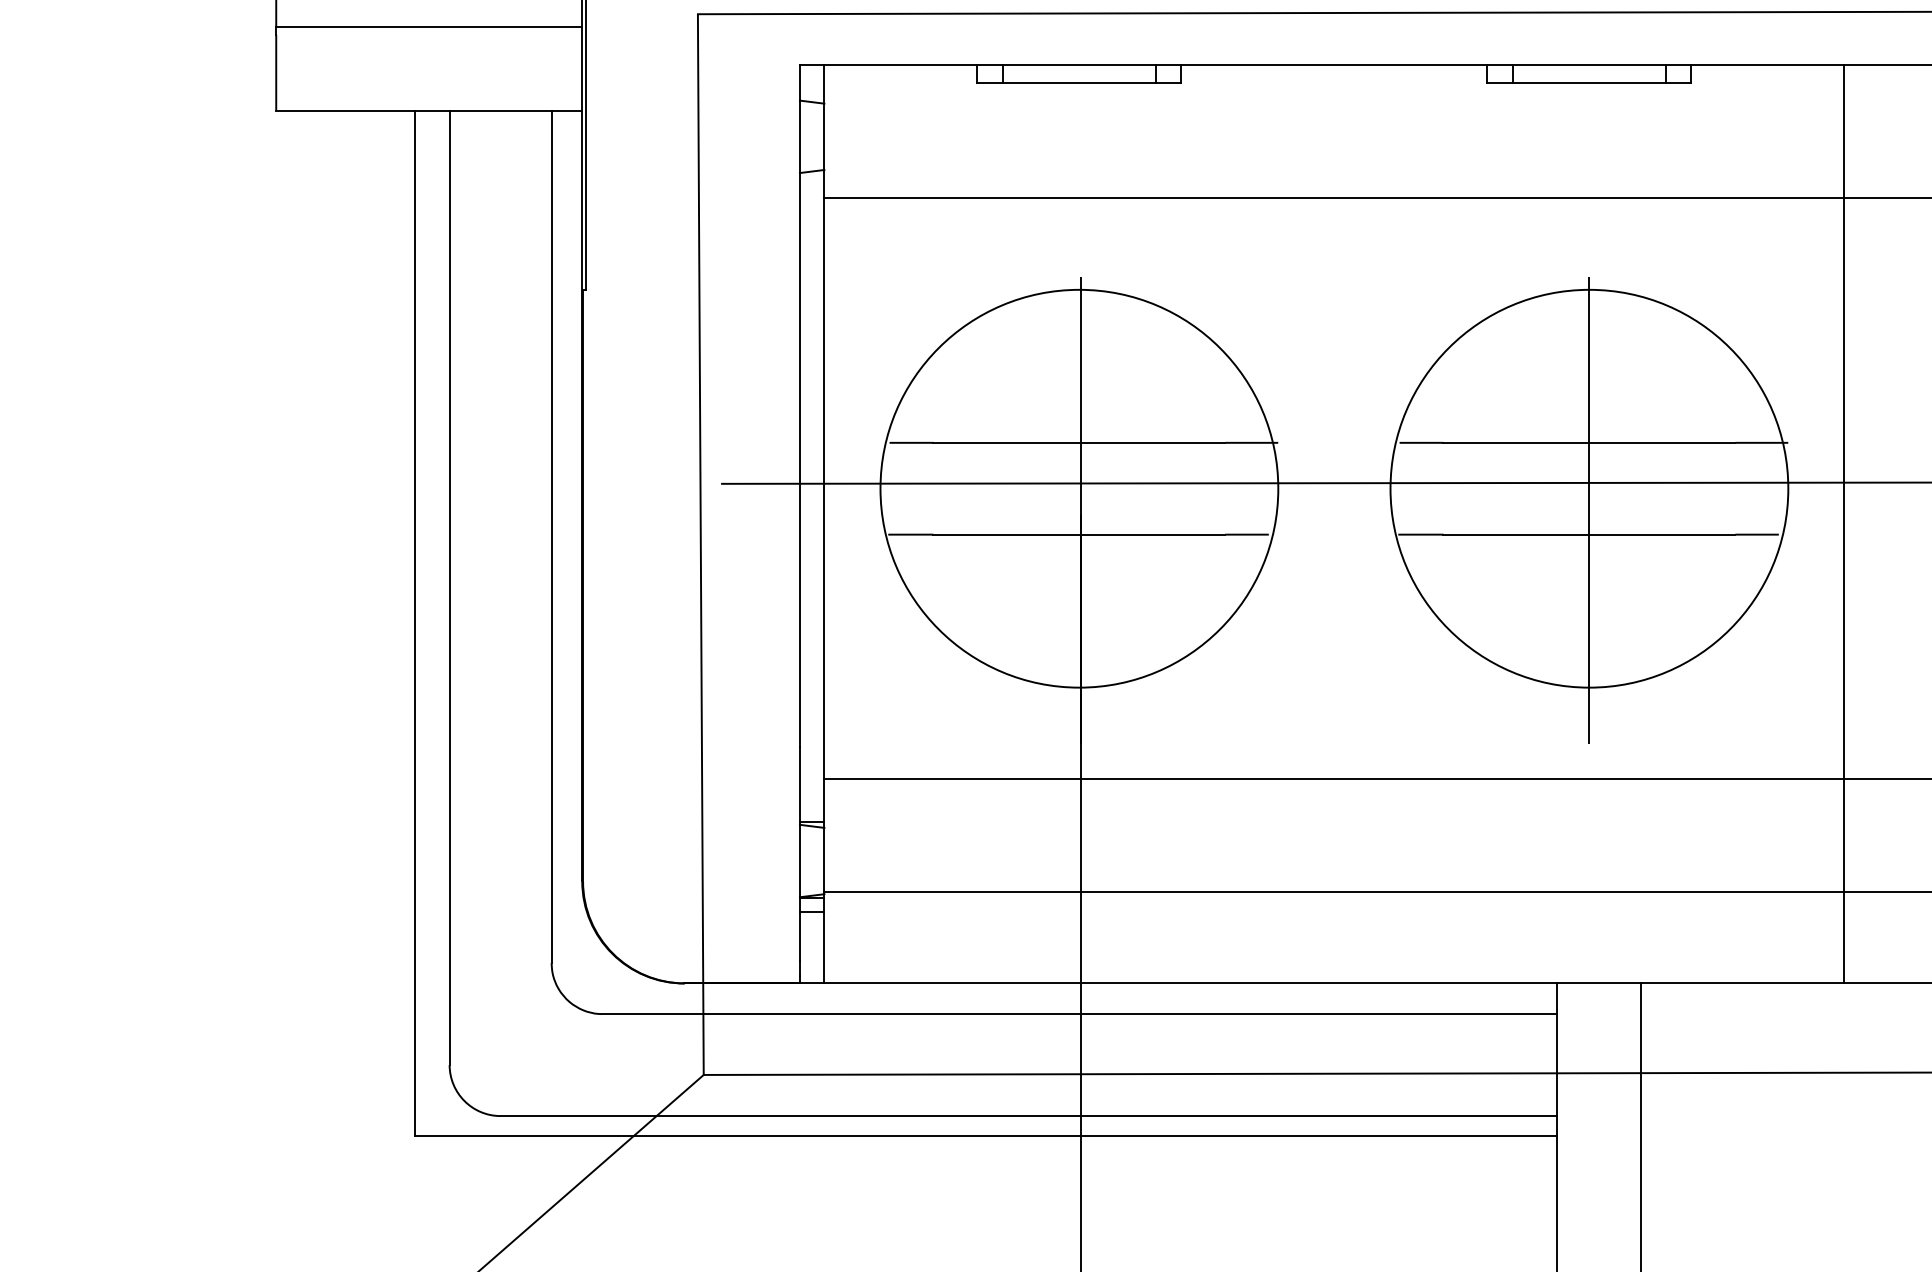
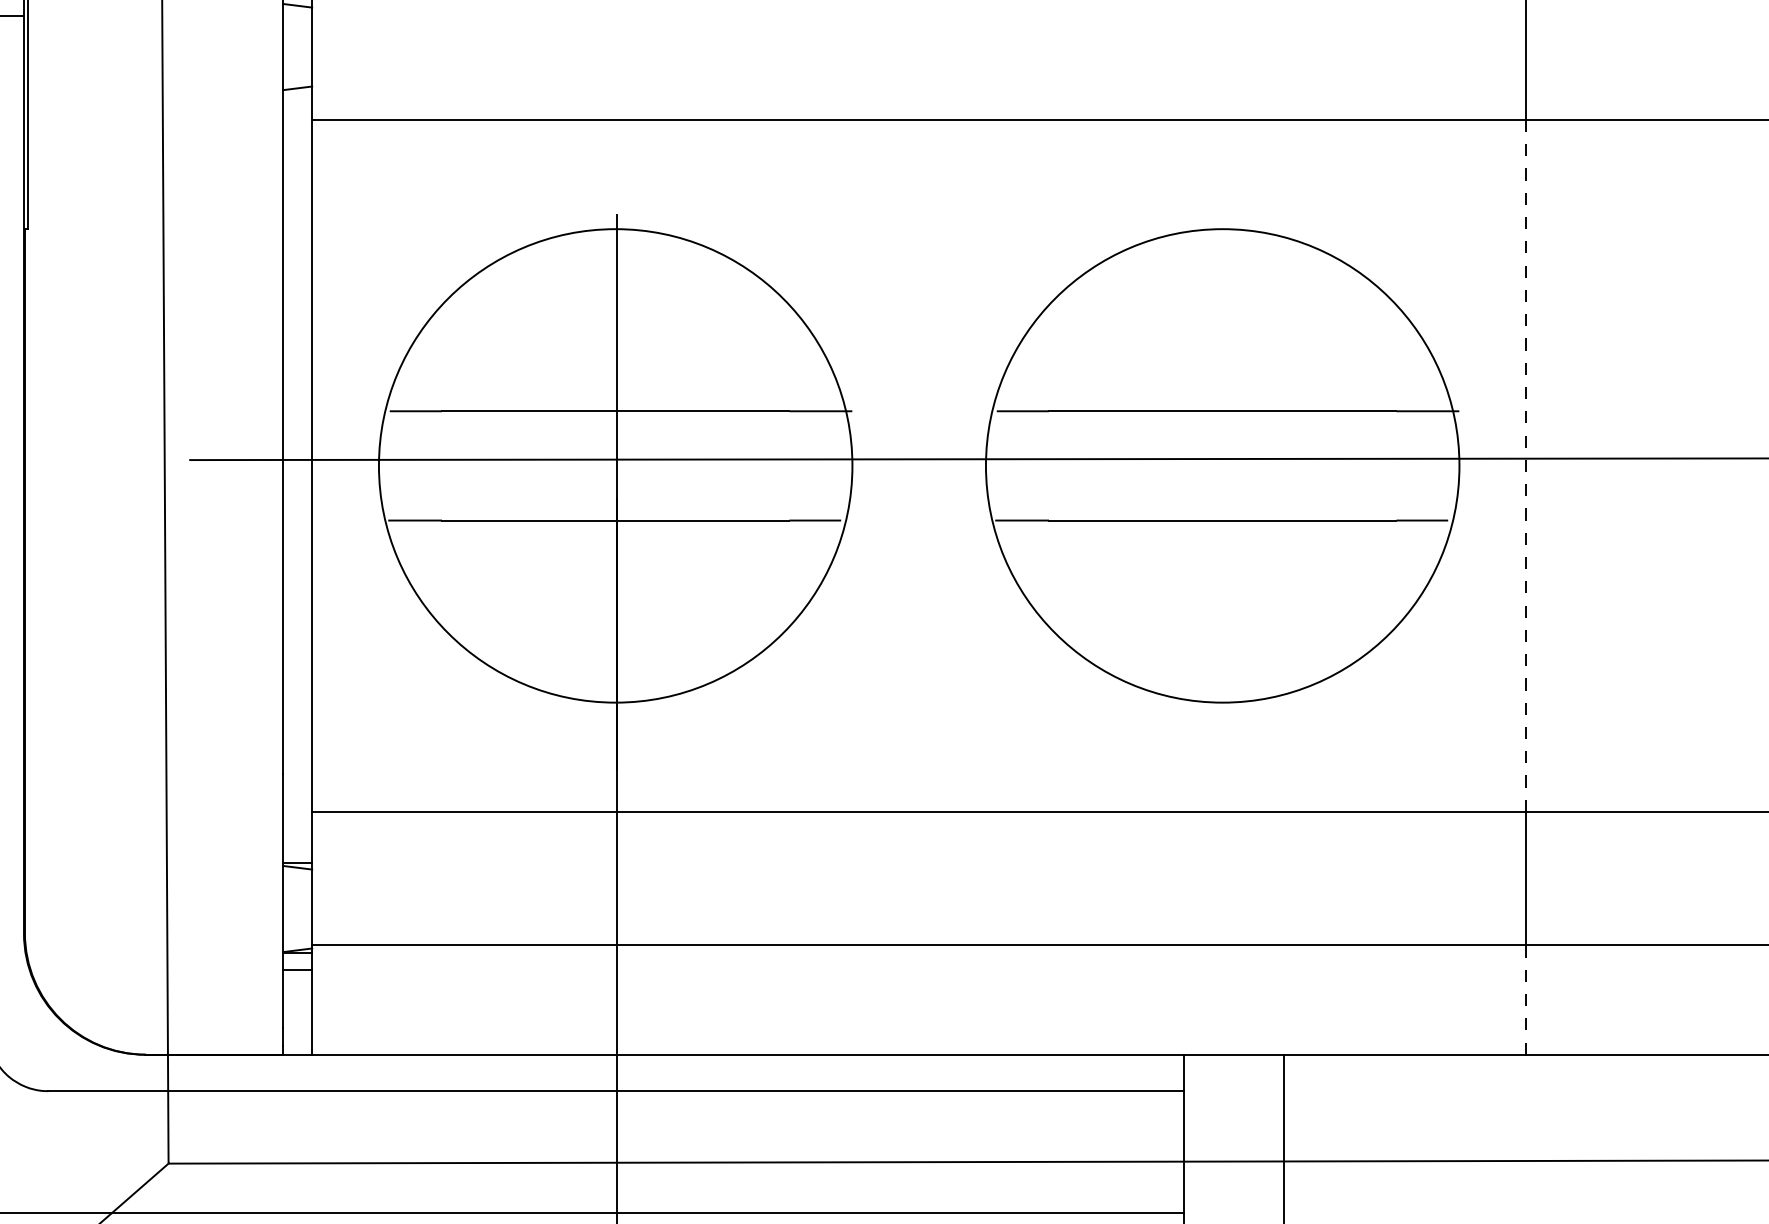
line: (1844, 488) -> (1526, 465), solid -> dashed
line: (1589, 510) -> (1222, 491), removed
line: (1844, 937) -> (1526, 1000), solid -> dashed

